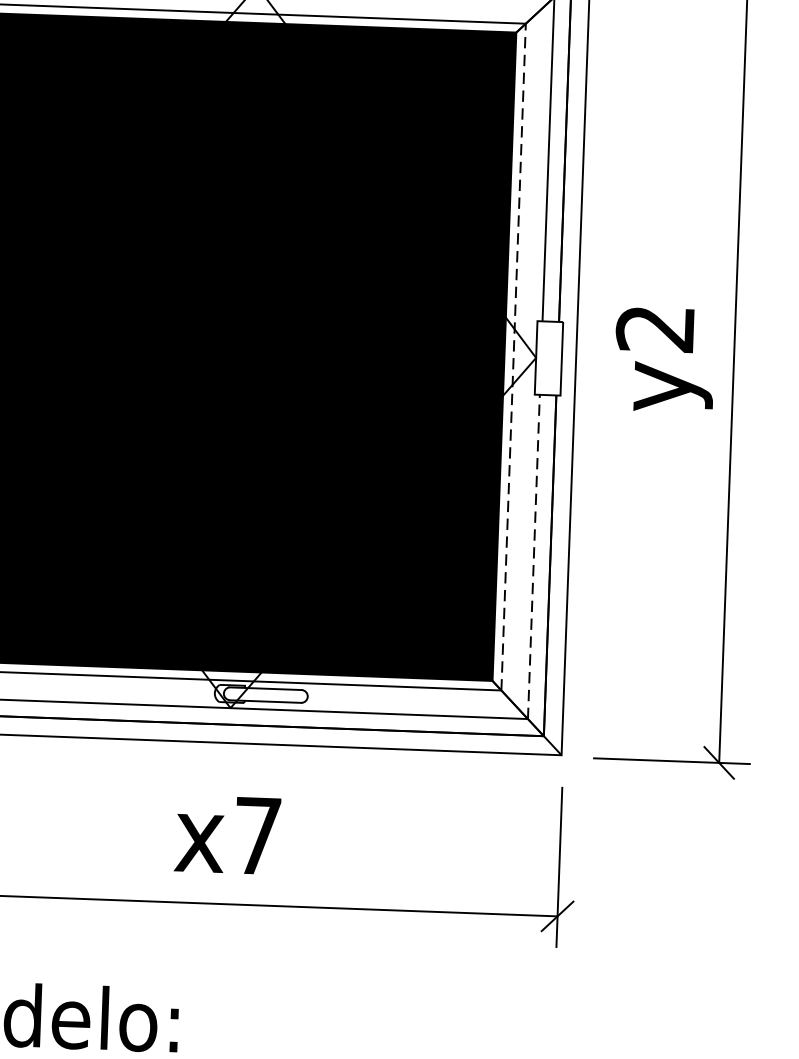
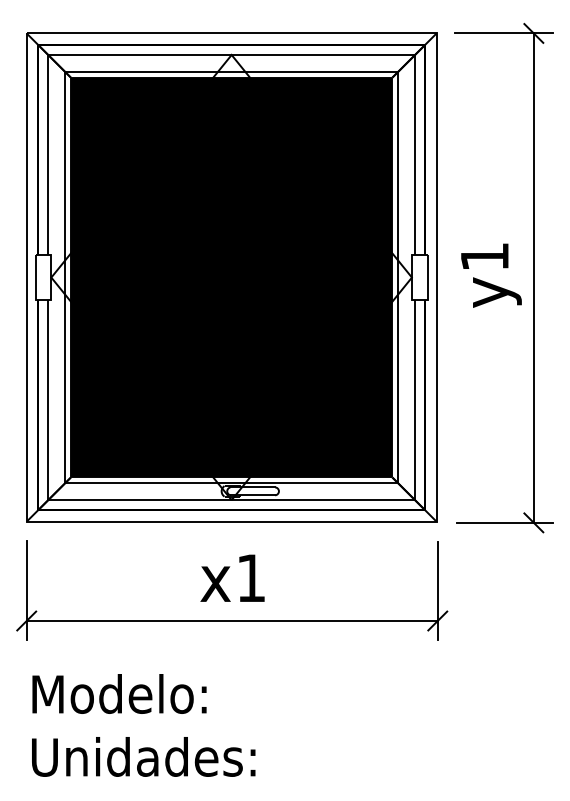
text: (654, 329) -> (484, 257), y2 -> y1
line: (514, 357) -> (398, 277), dashed -> solid
line: (534, 557) -> (415, 400), dashed -> solid
text: (256, 834) -> (250, 577), x7 -> x1

